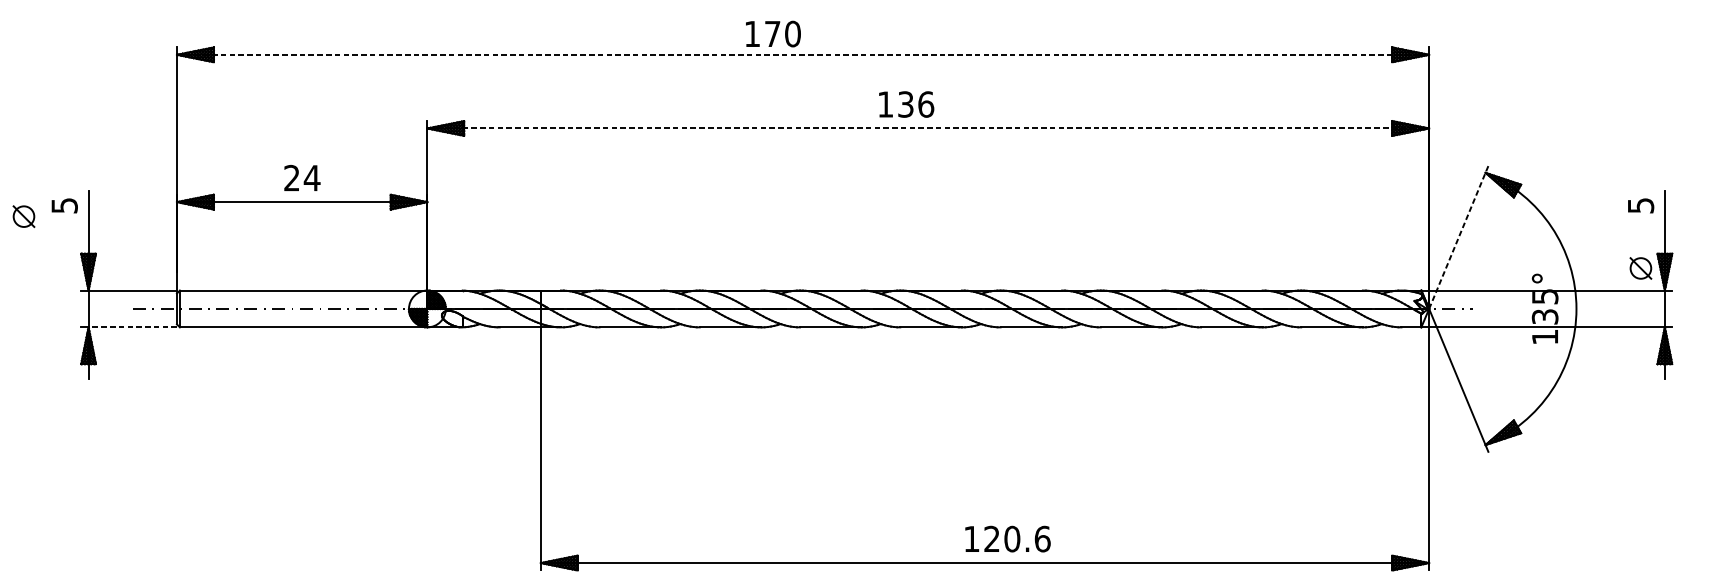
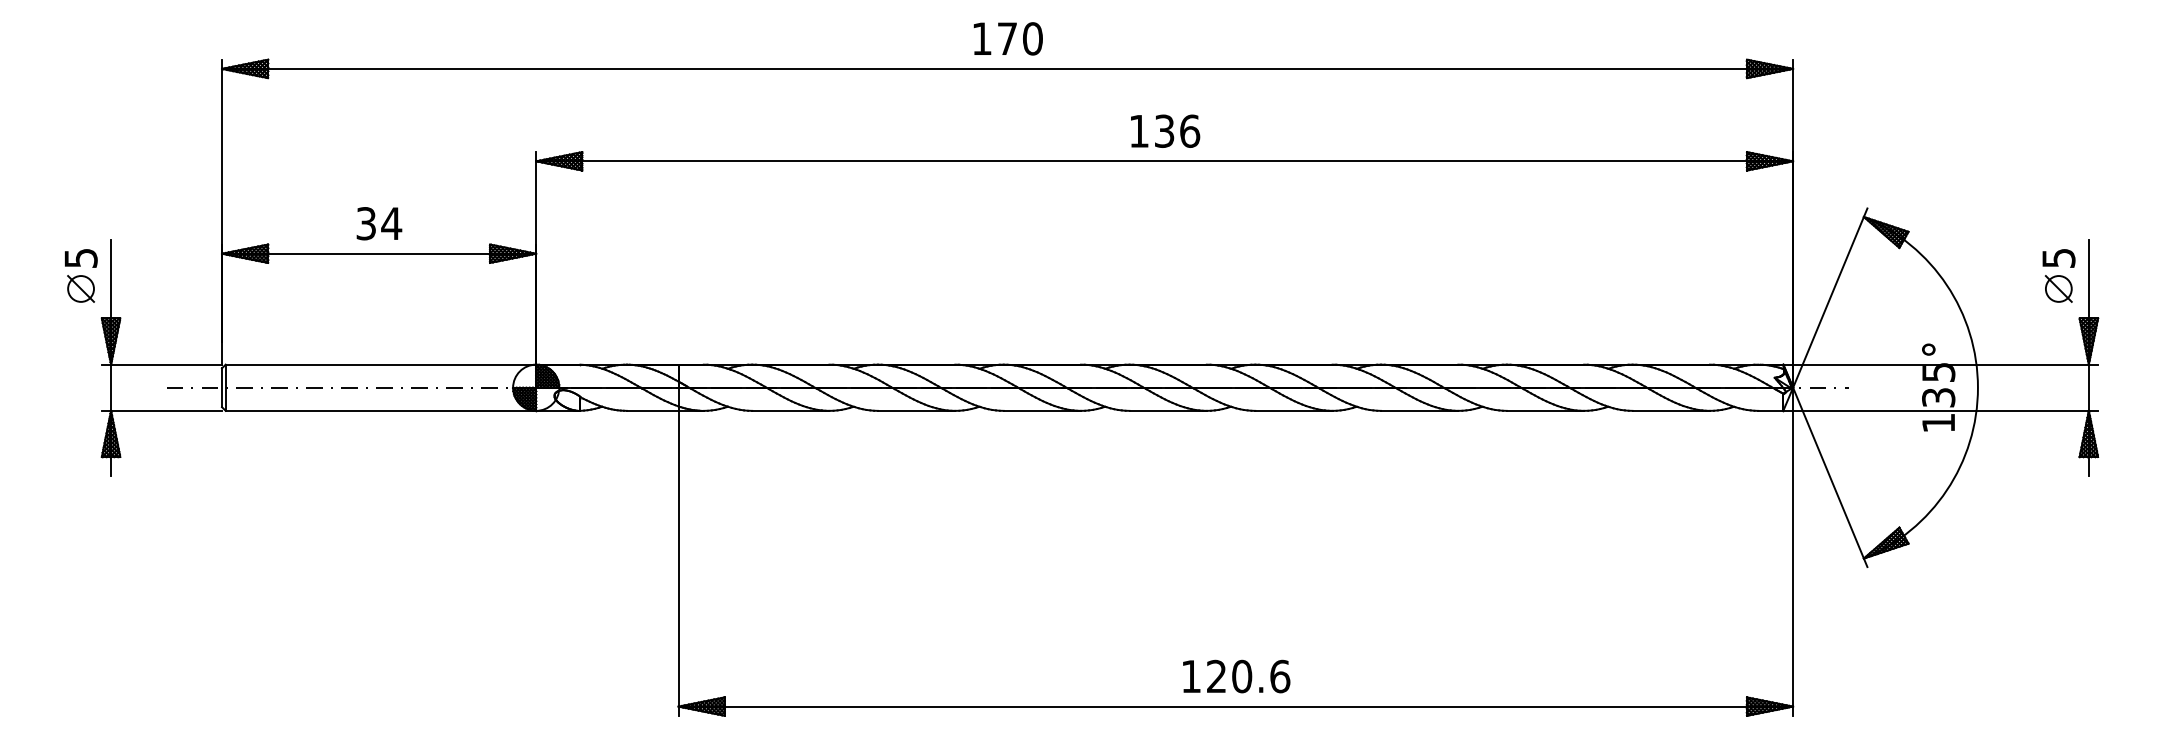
text: (772, 33) -> (1007, 38), moved
line: (803, 54) -> (1007, 68), dashed -> solid
text: (906, 103) -> (1165, 130), moved
line: (928, 128) -> (1165, 161), dashed -> solid
text: (291, 178) -> (365, 223), 24 -> 34
part: (23, 216) -> (80, 288), moved
line: (1458, 237) -> (1830, 297), dashed -> solid
part: (1640, 268) -> (2058, 288), moved
line: (132, 327) -> (166, 410), dashed -> solid
text: (1007, 539) -> (1236, 676), moved

